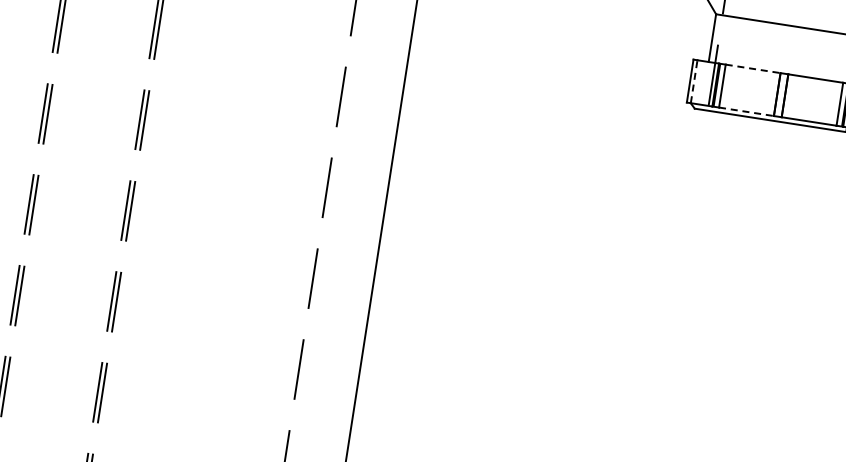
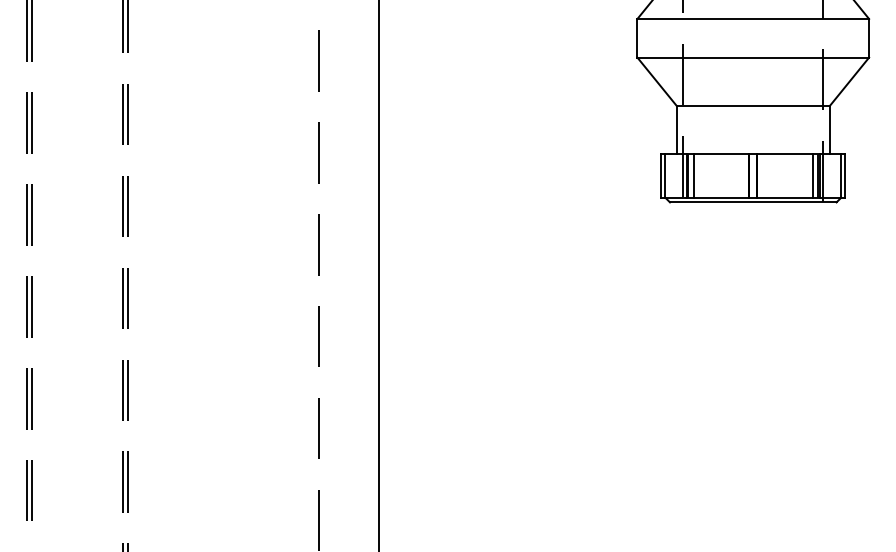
line: (752, 69) -> (721, 154), dashed -> solid
line: (694, 81) -> (665, 175), dashed -> solid
line: (746, 111) -> (721, 197), dashed -> solid

